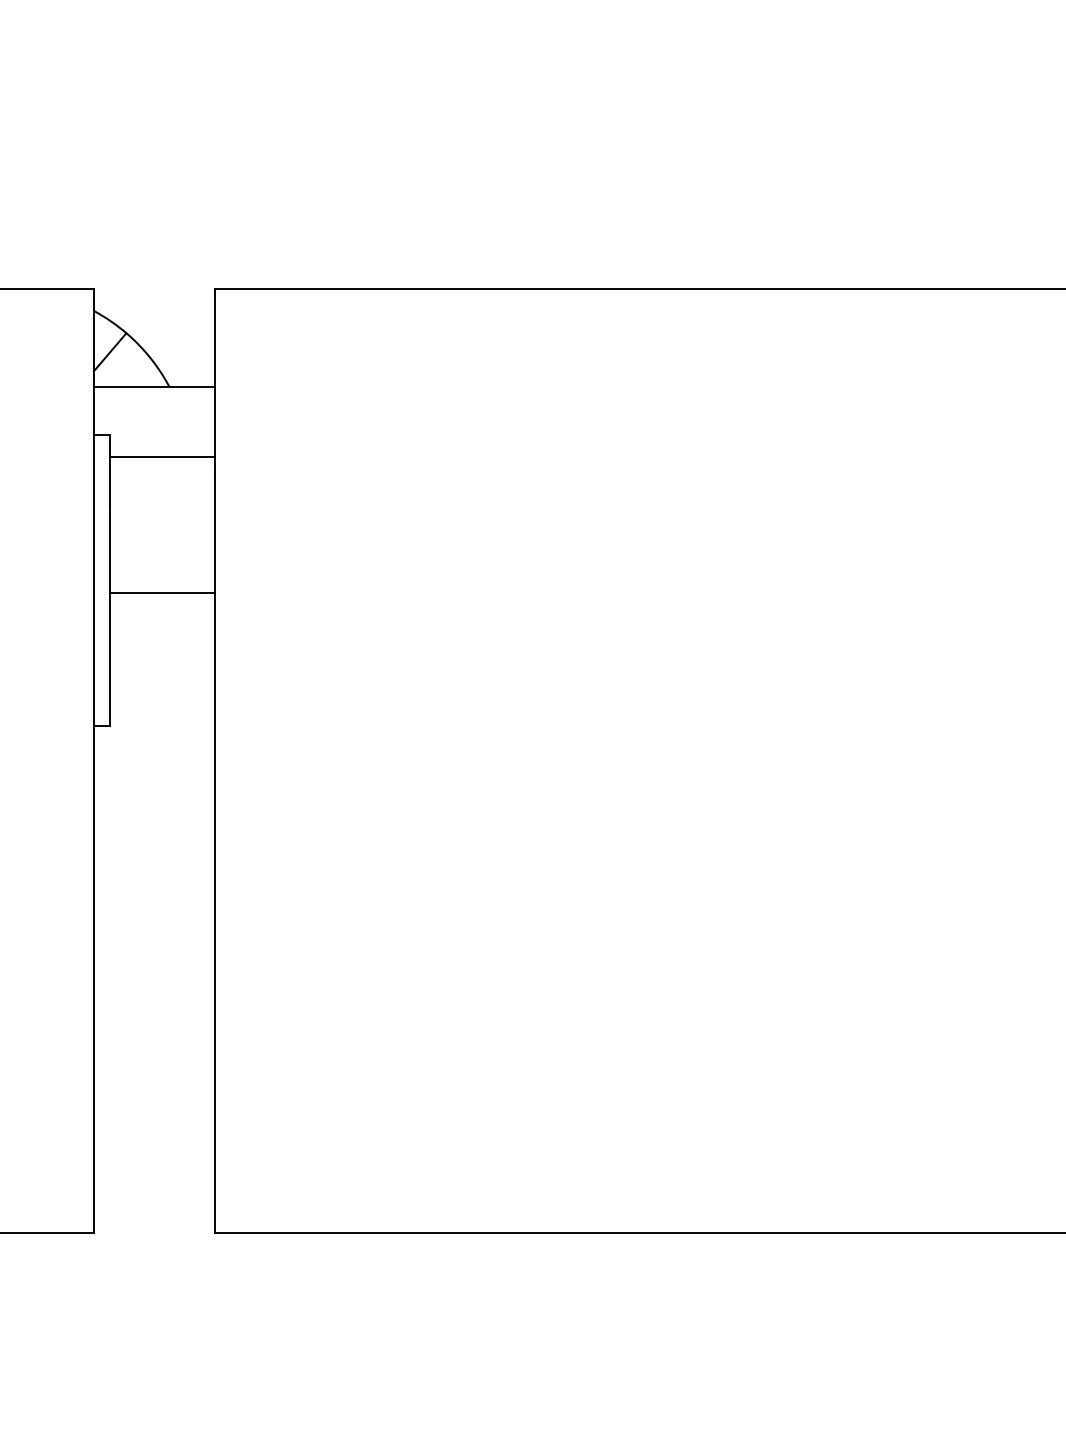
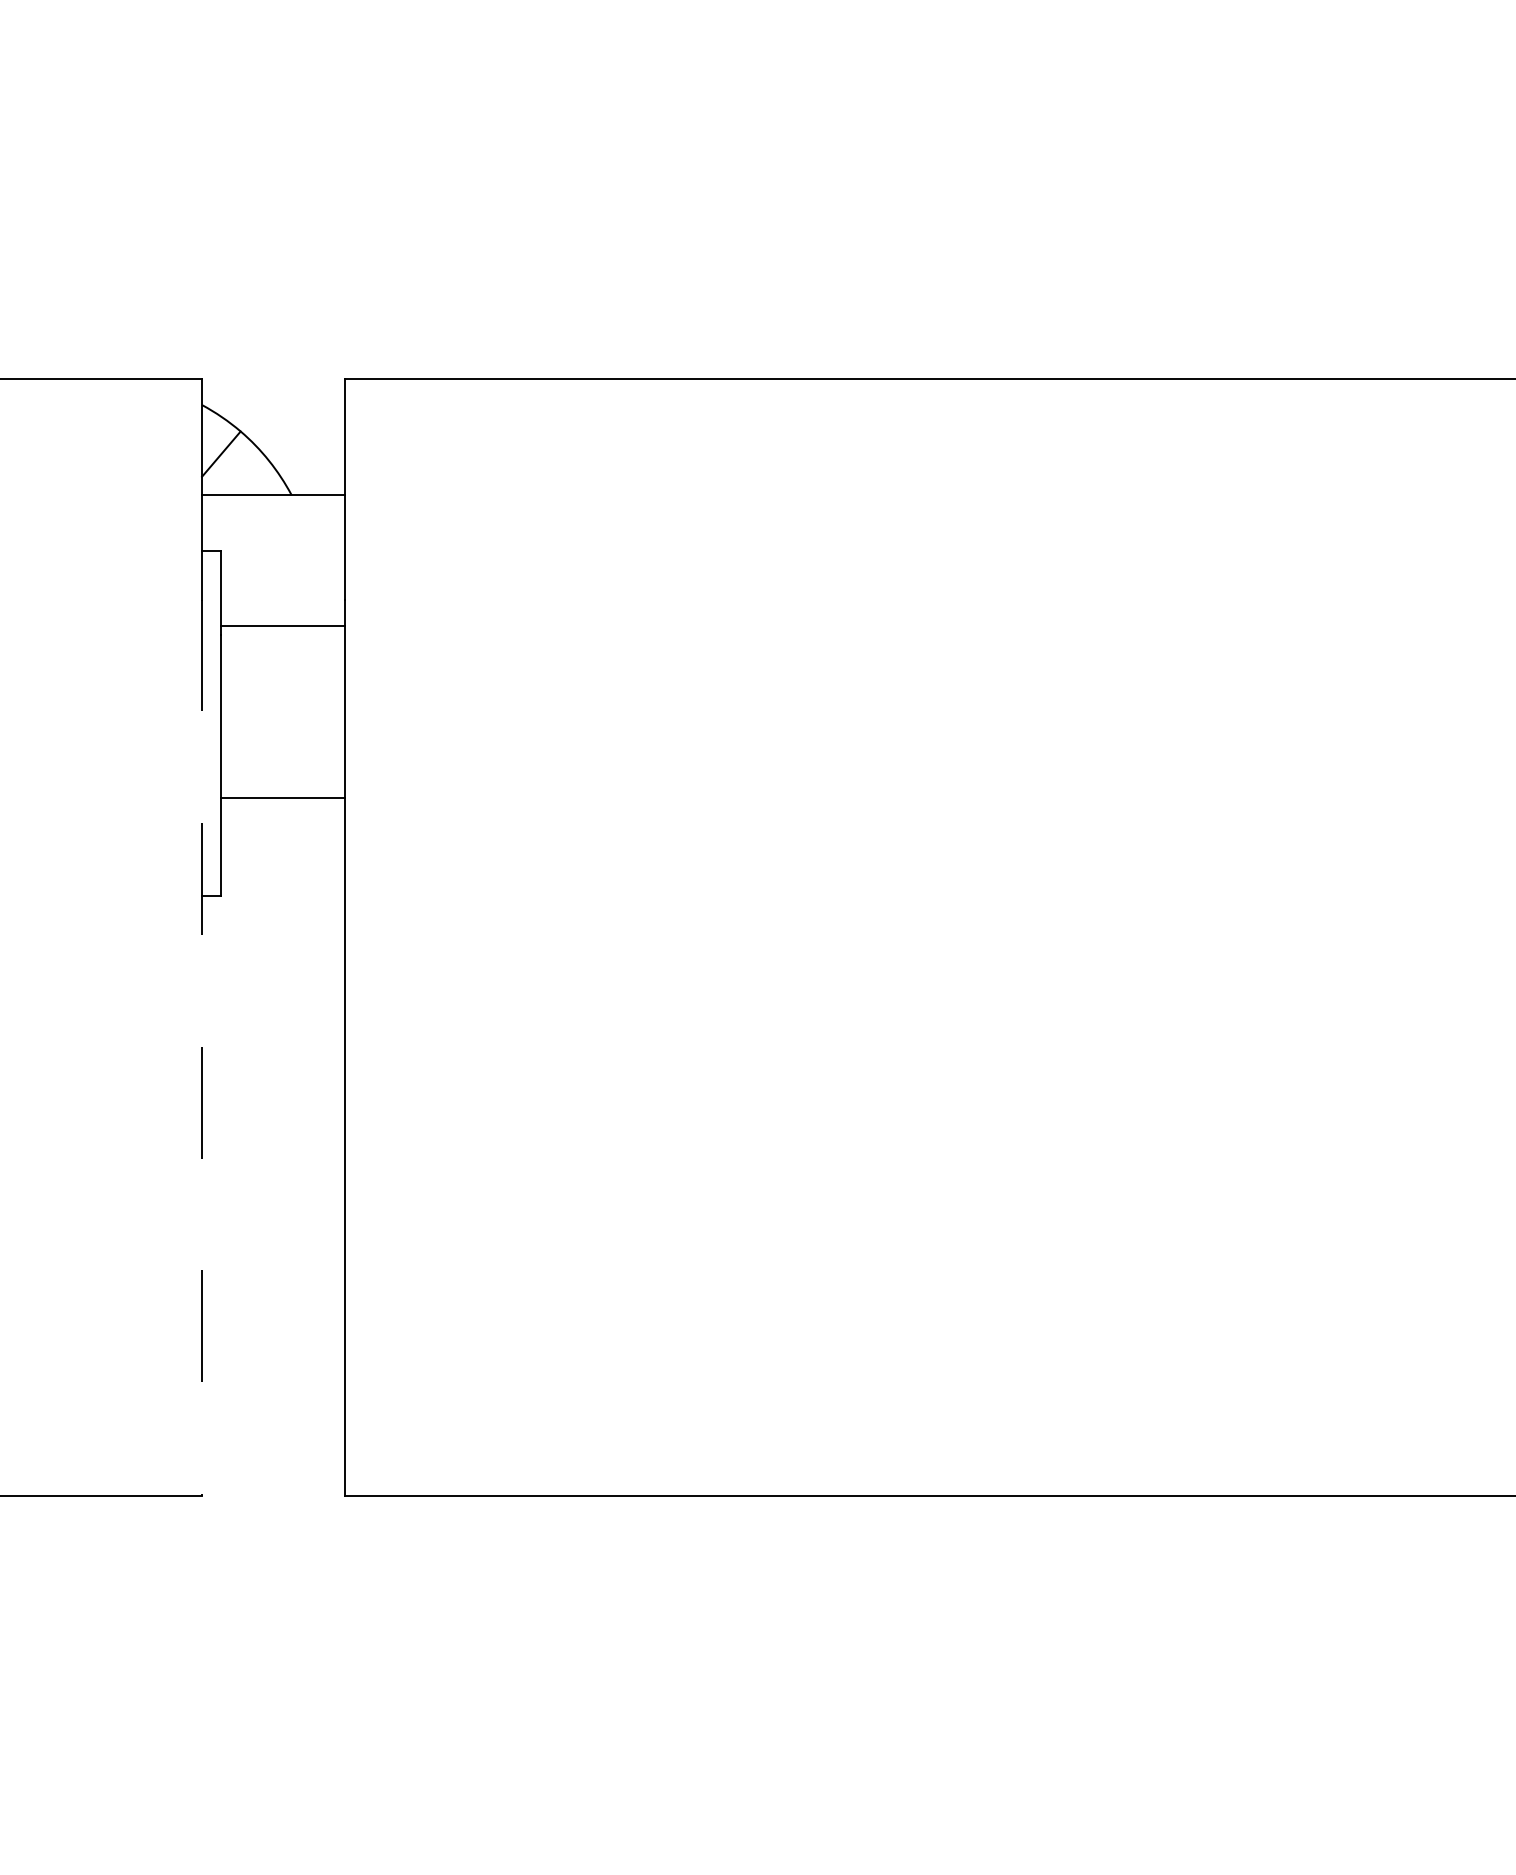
line: (161, 456) -> (282, 625), moved
line: (161, 593) -> (282, 798), moved
line: (94, 854) -> (202, 1048), solid -> dashed

